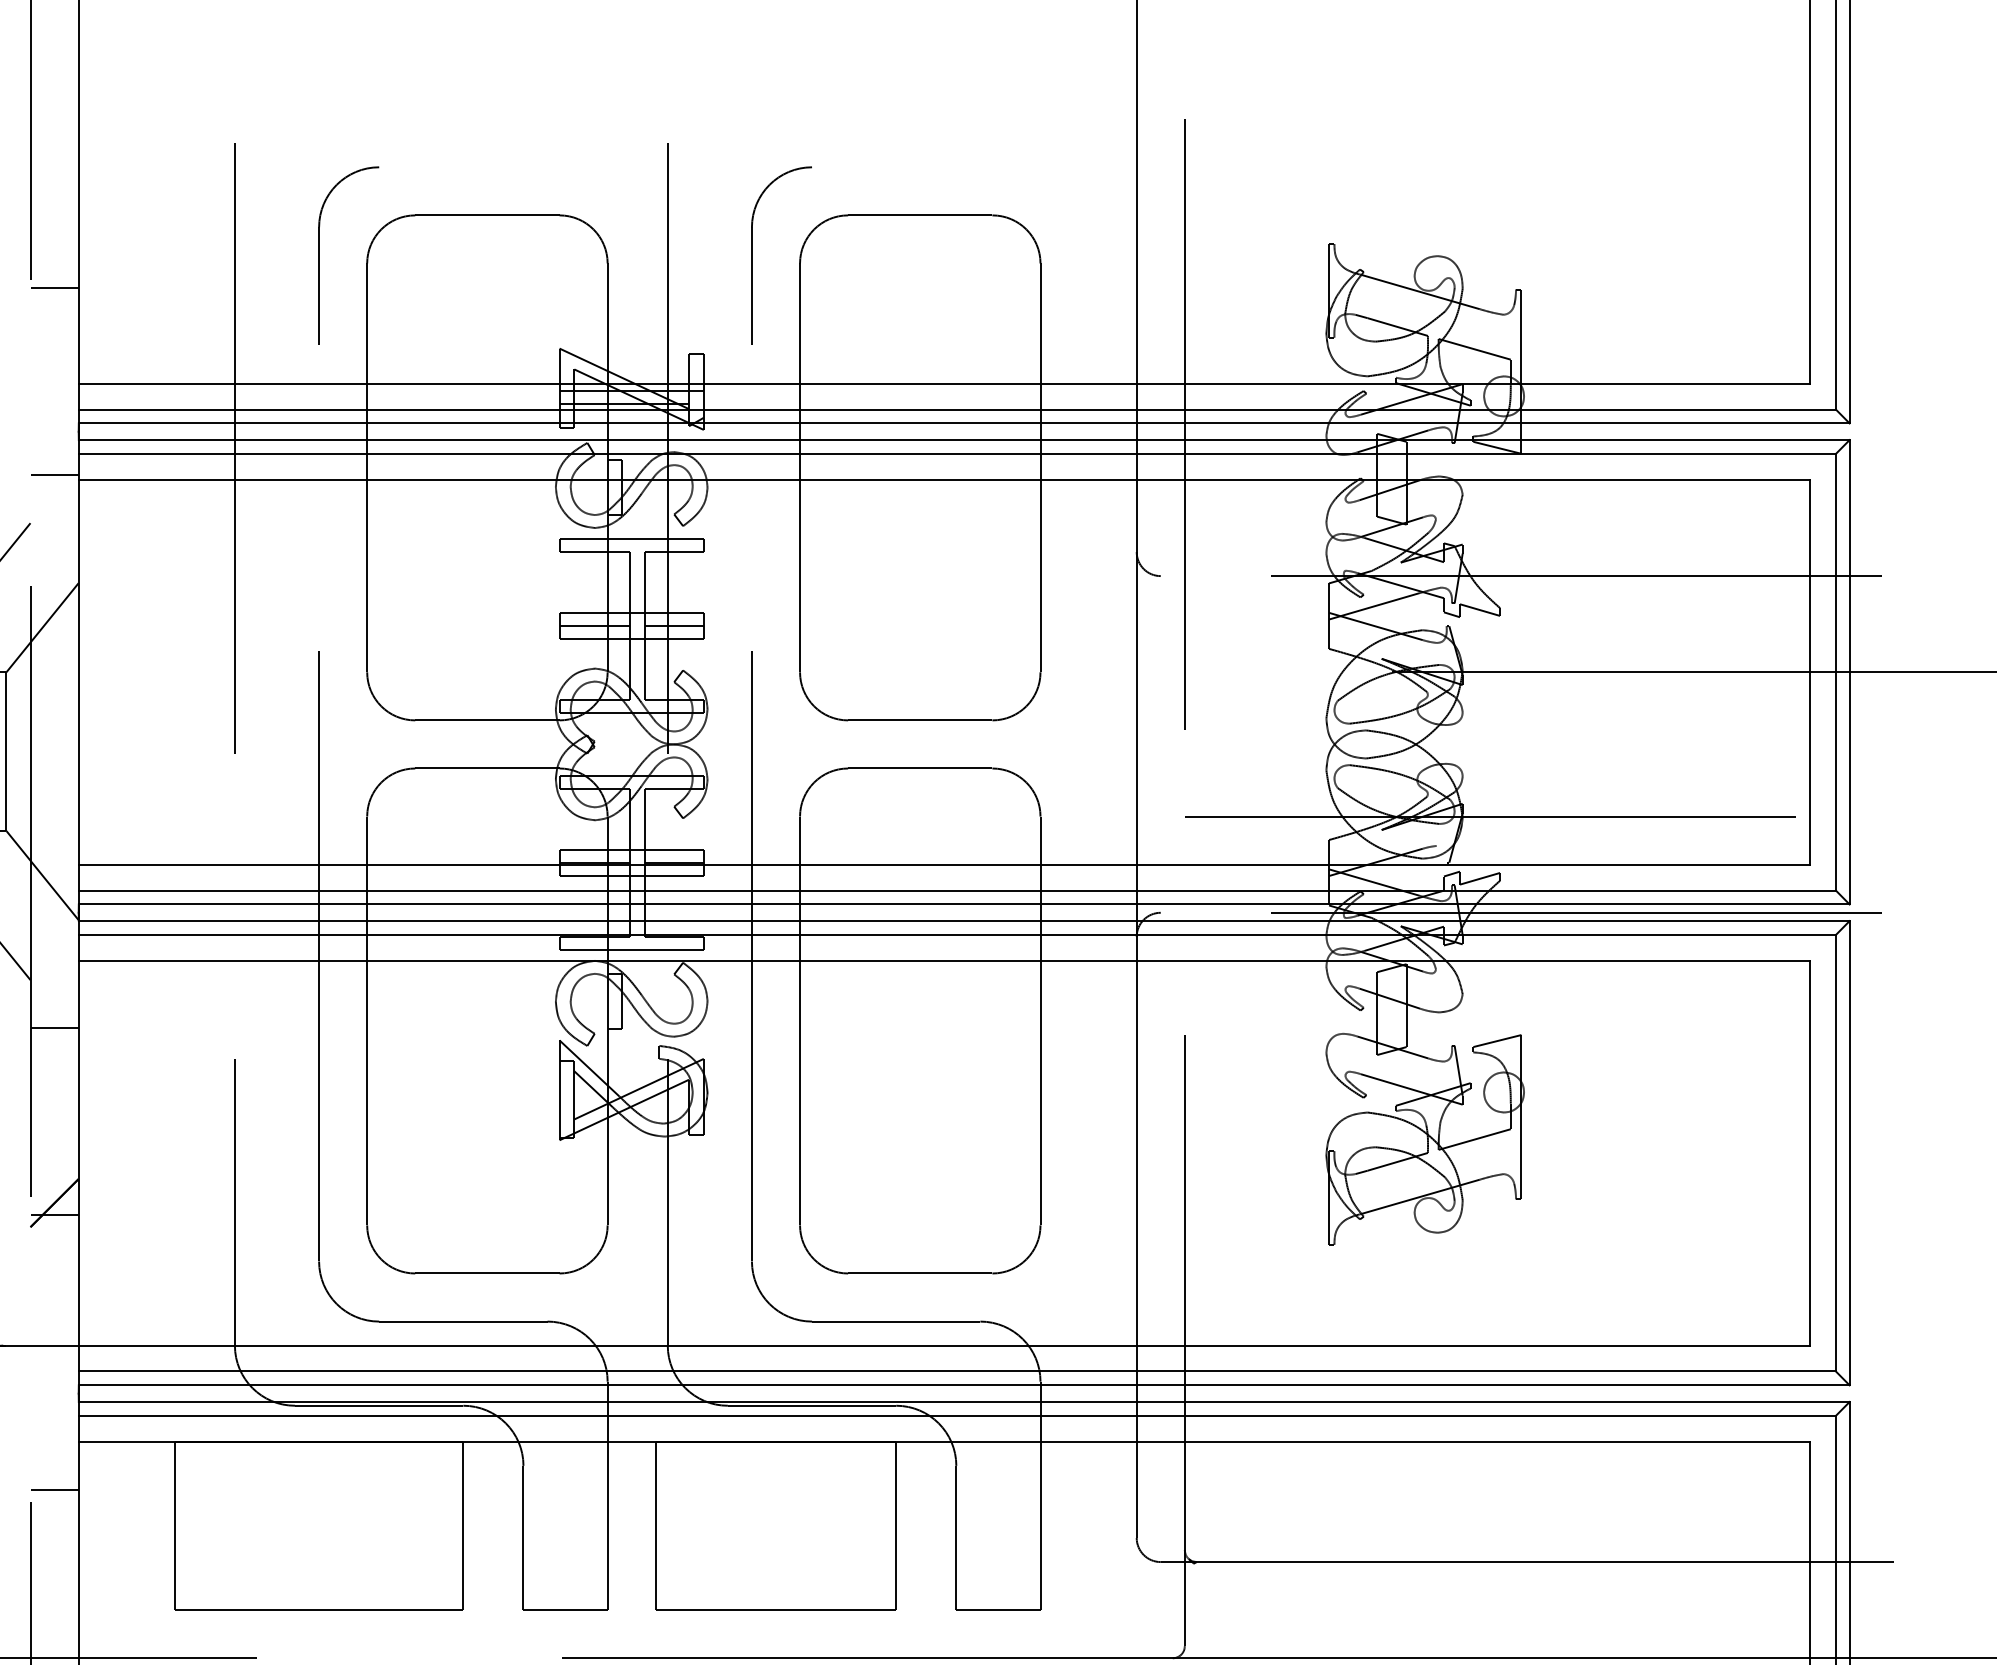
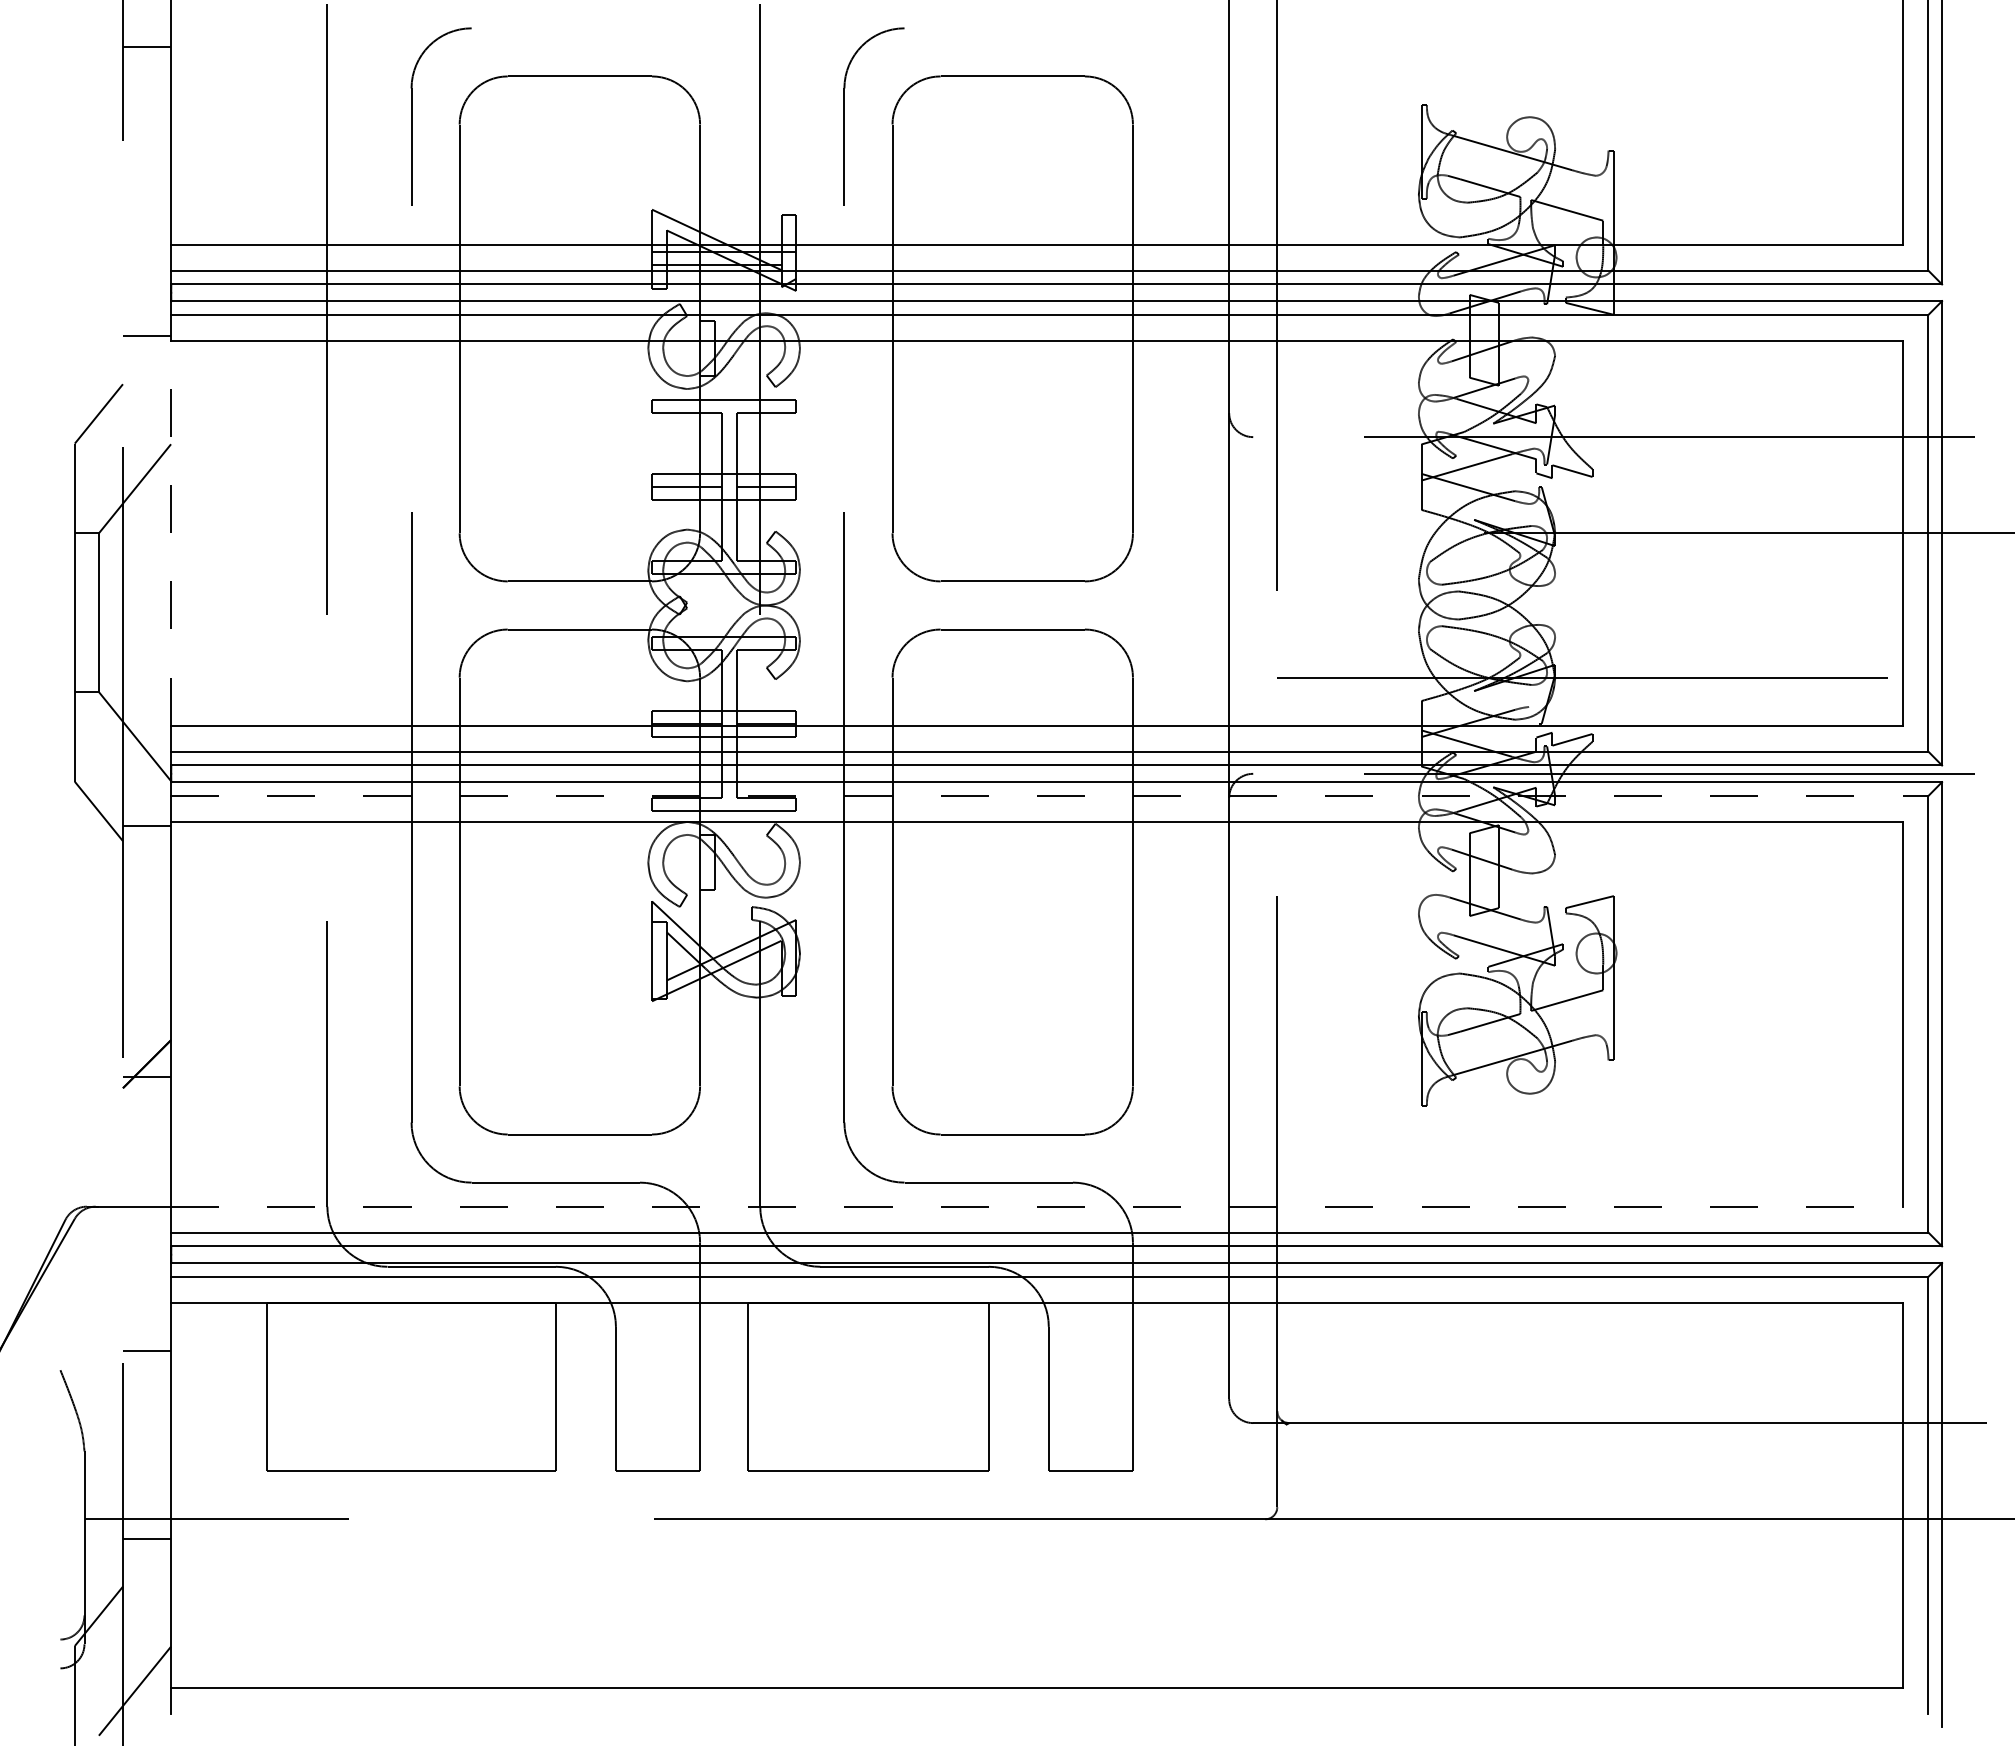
line: (54, 287) -> (146, 46), moved
line: (79, 671) -> (171, 532), solid -> dashed
line: (957, 935) -> (1049, 796), solid -> dashed
line: (54, 1028) -> (146, 826), moved
line: (944, 1345) -> (1036, 1206), solid -> dashed

